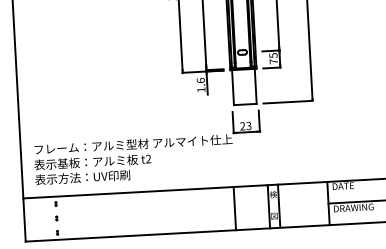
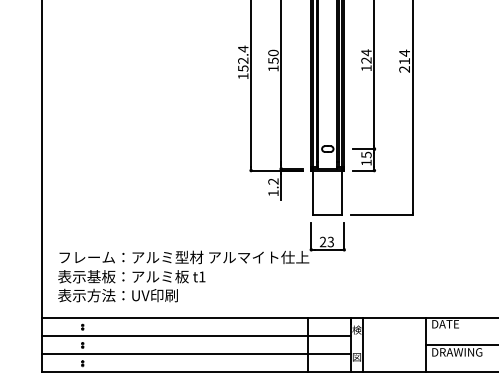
text: (273, 61) -> (366, 162), 75 -> 15
text: (200, 80) -> (273, 181), 1.6 -> 1.2
text: (148, 158) -> (202, 276), t2 -> t1
line: (145, 206) -> (195, 336), added
line: (146, 220) -> (195, 354), added

